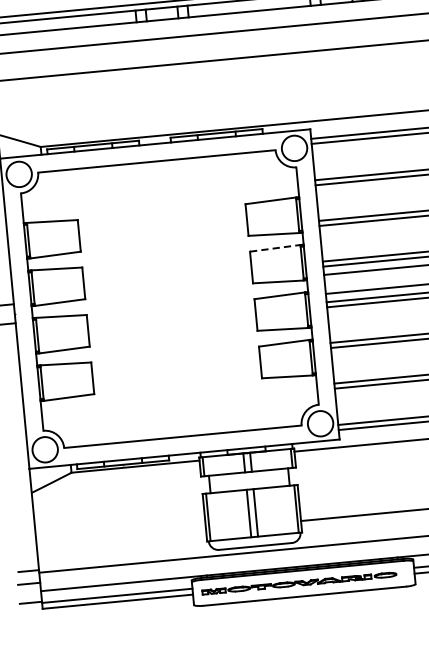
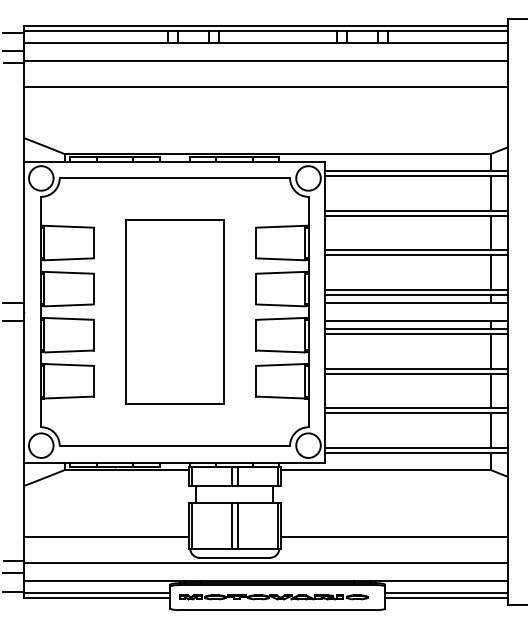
line: (274, 248) -> (280, 272), dashed -> solid
part: (169, 298) -> (174, 311), added
line: (121, 538) -> (106, 537), added

